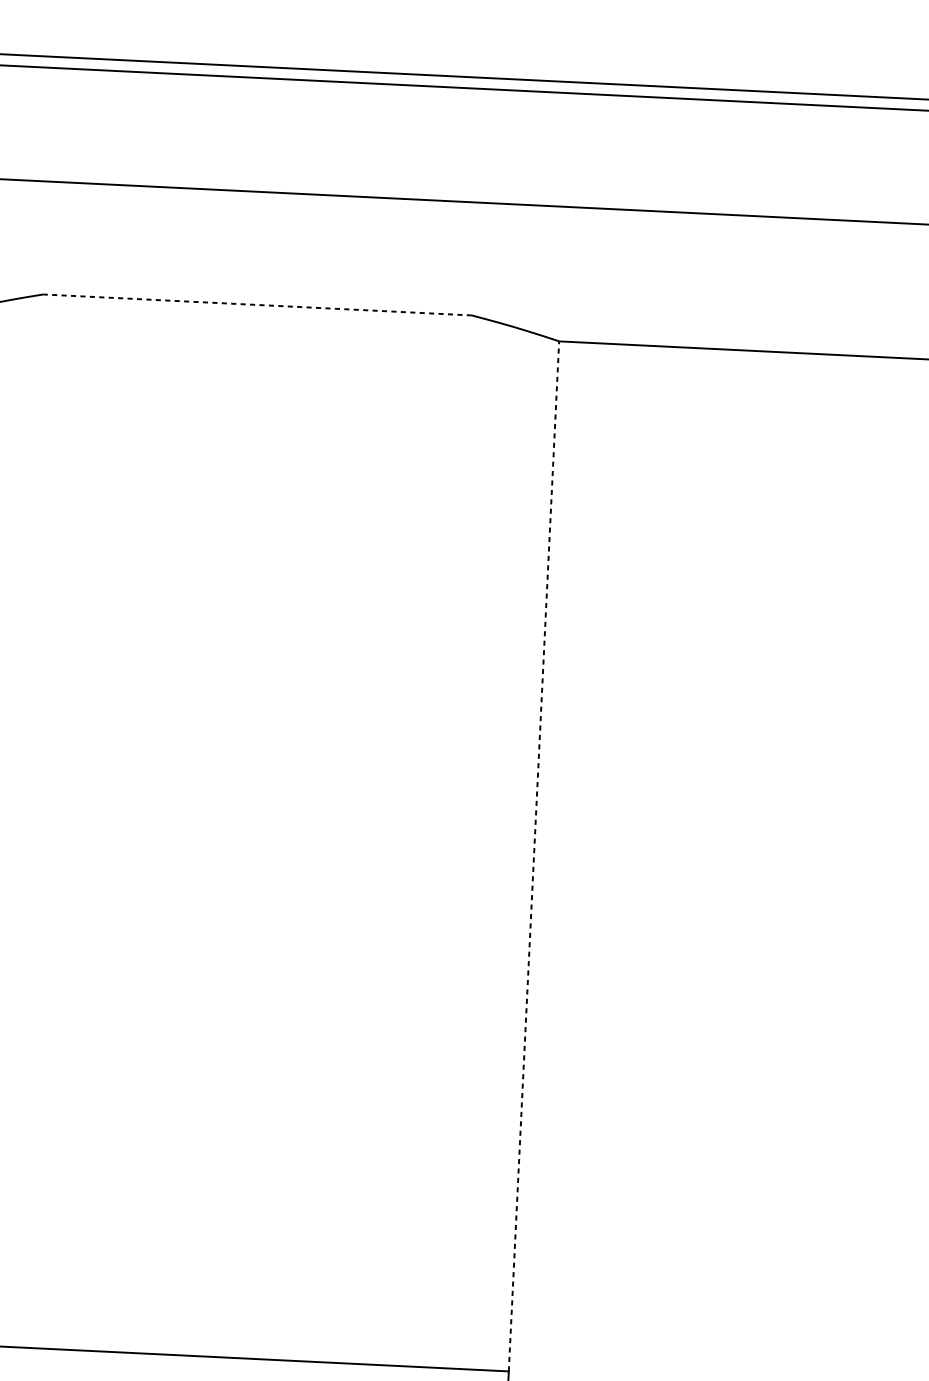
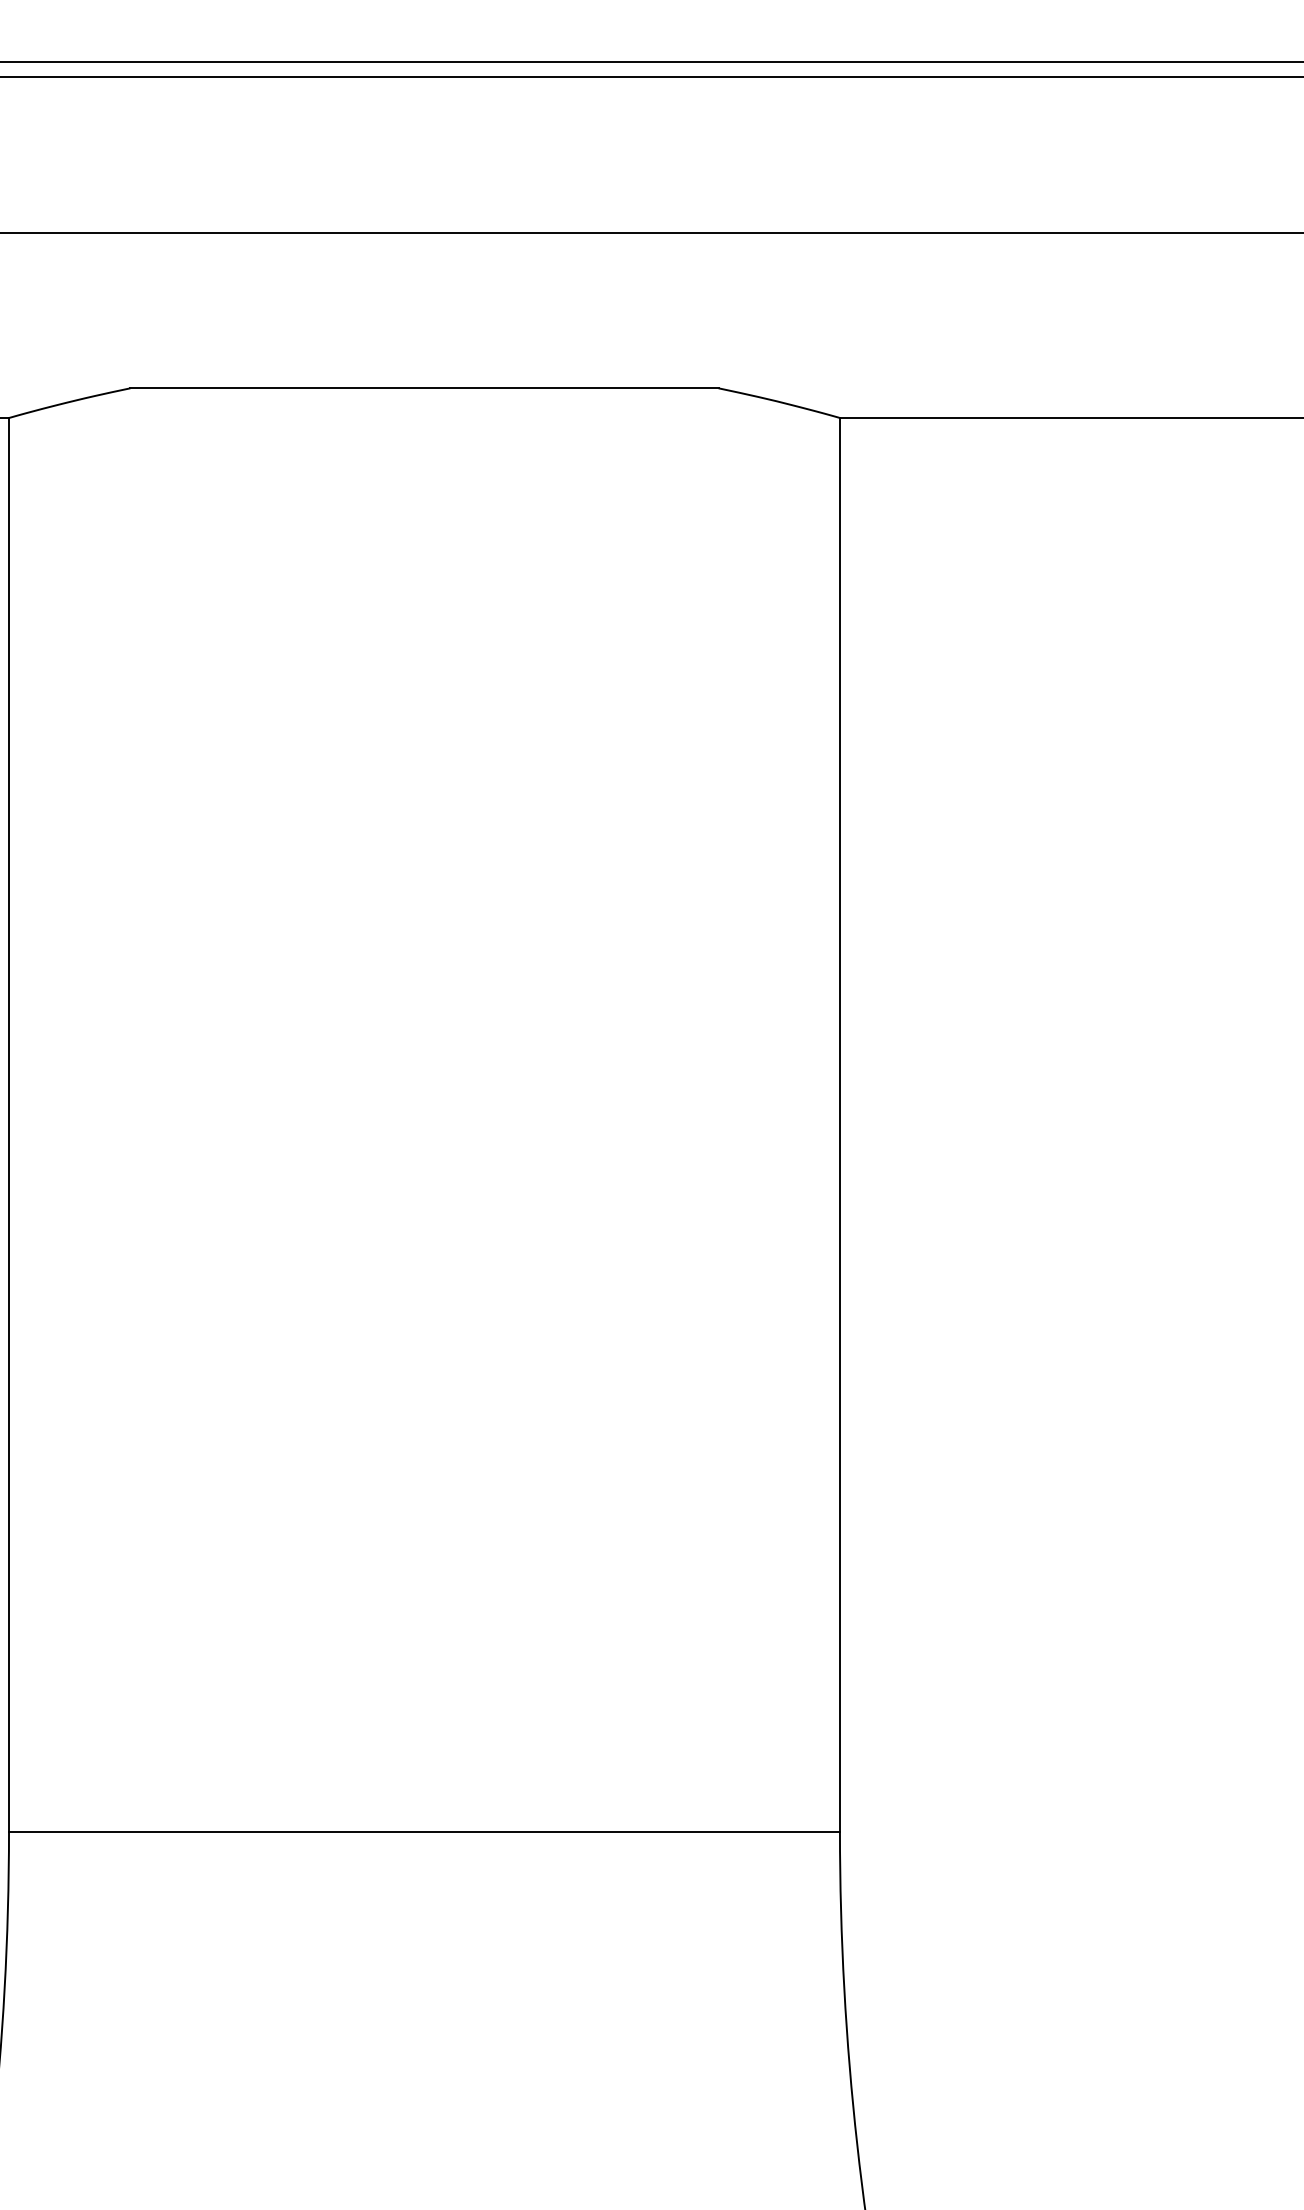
line: (257, 305) -> (424, 388), dashed -> solid
line: (533, 856) -> (839, 1124), dashed -> solid

